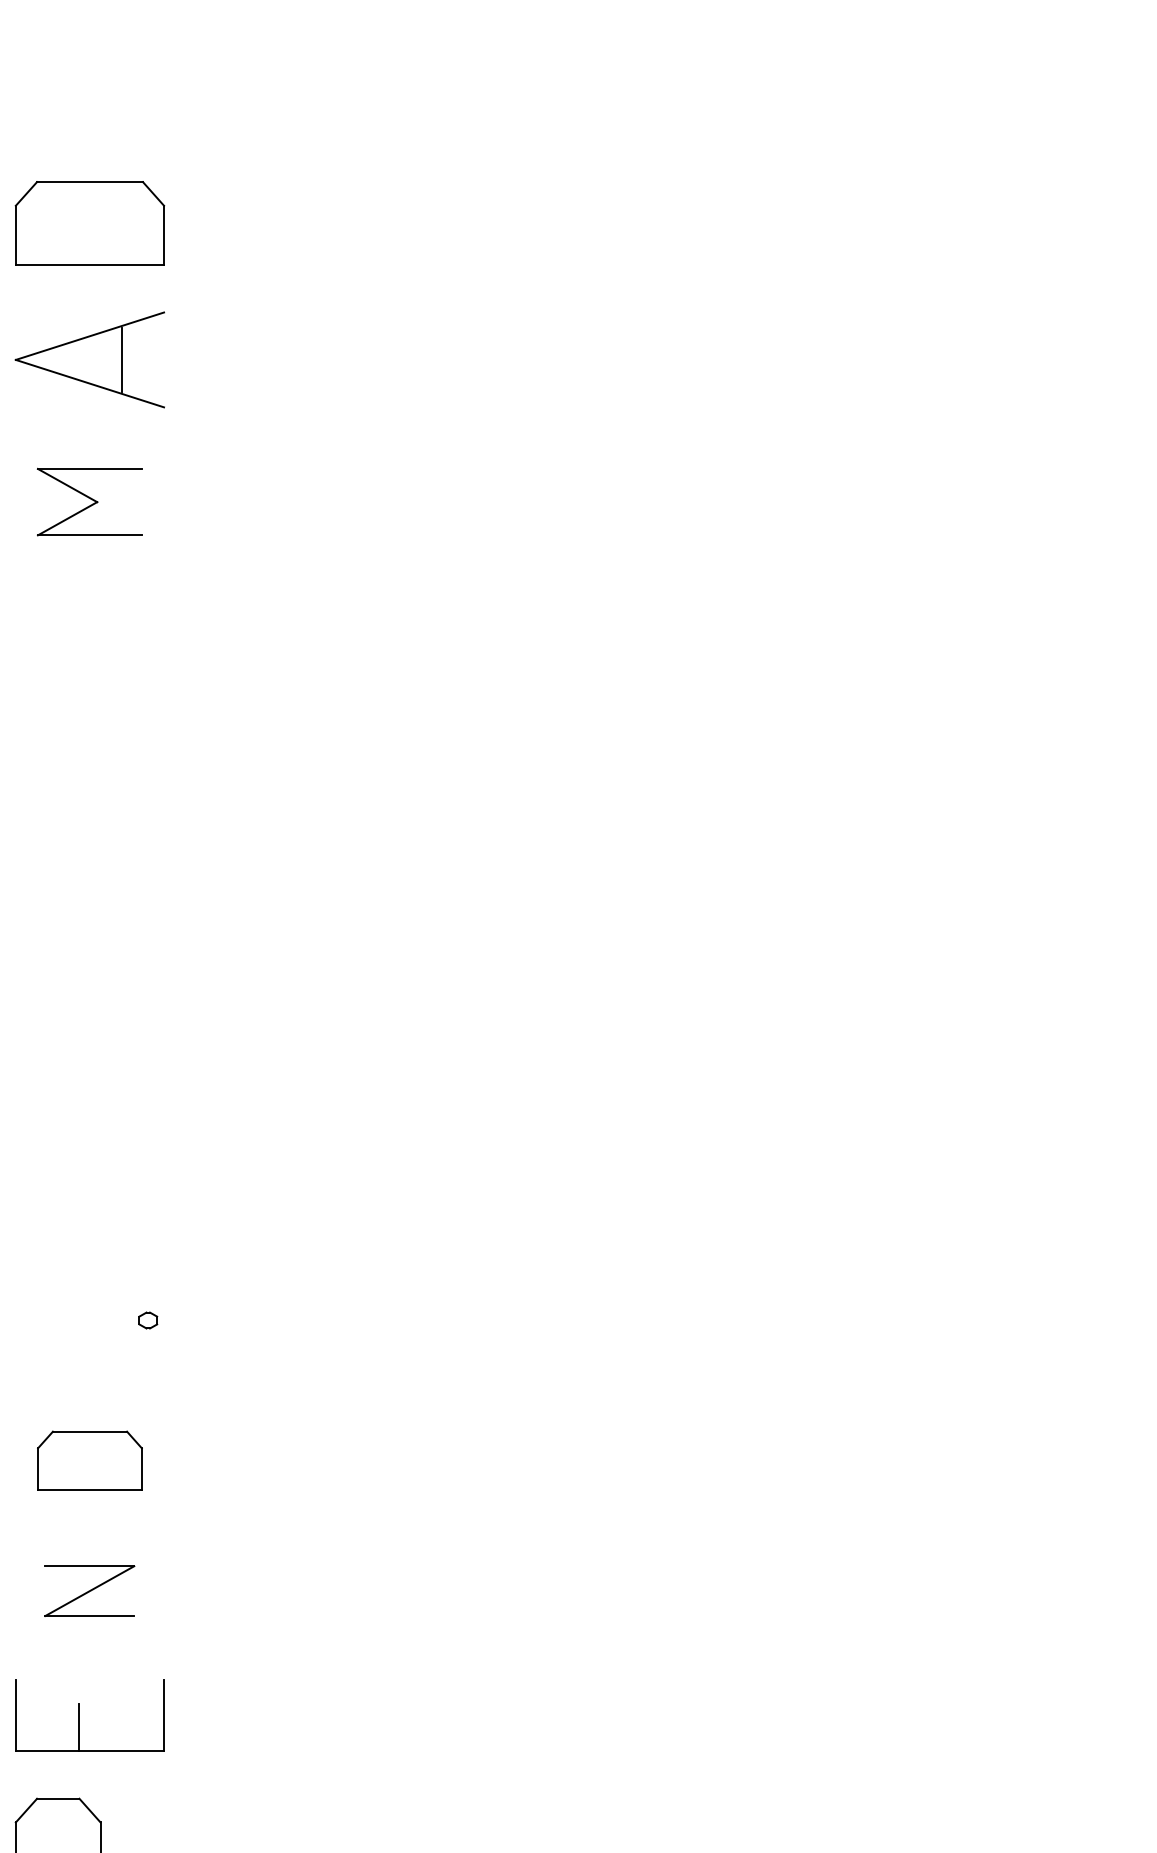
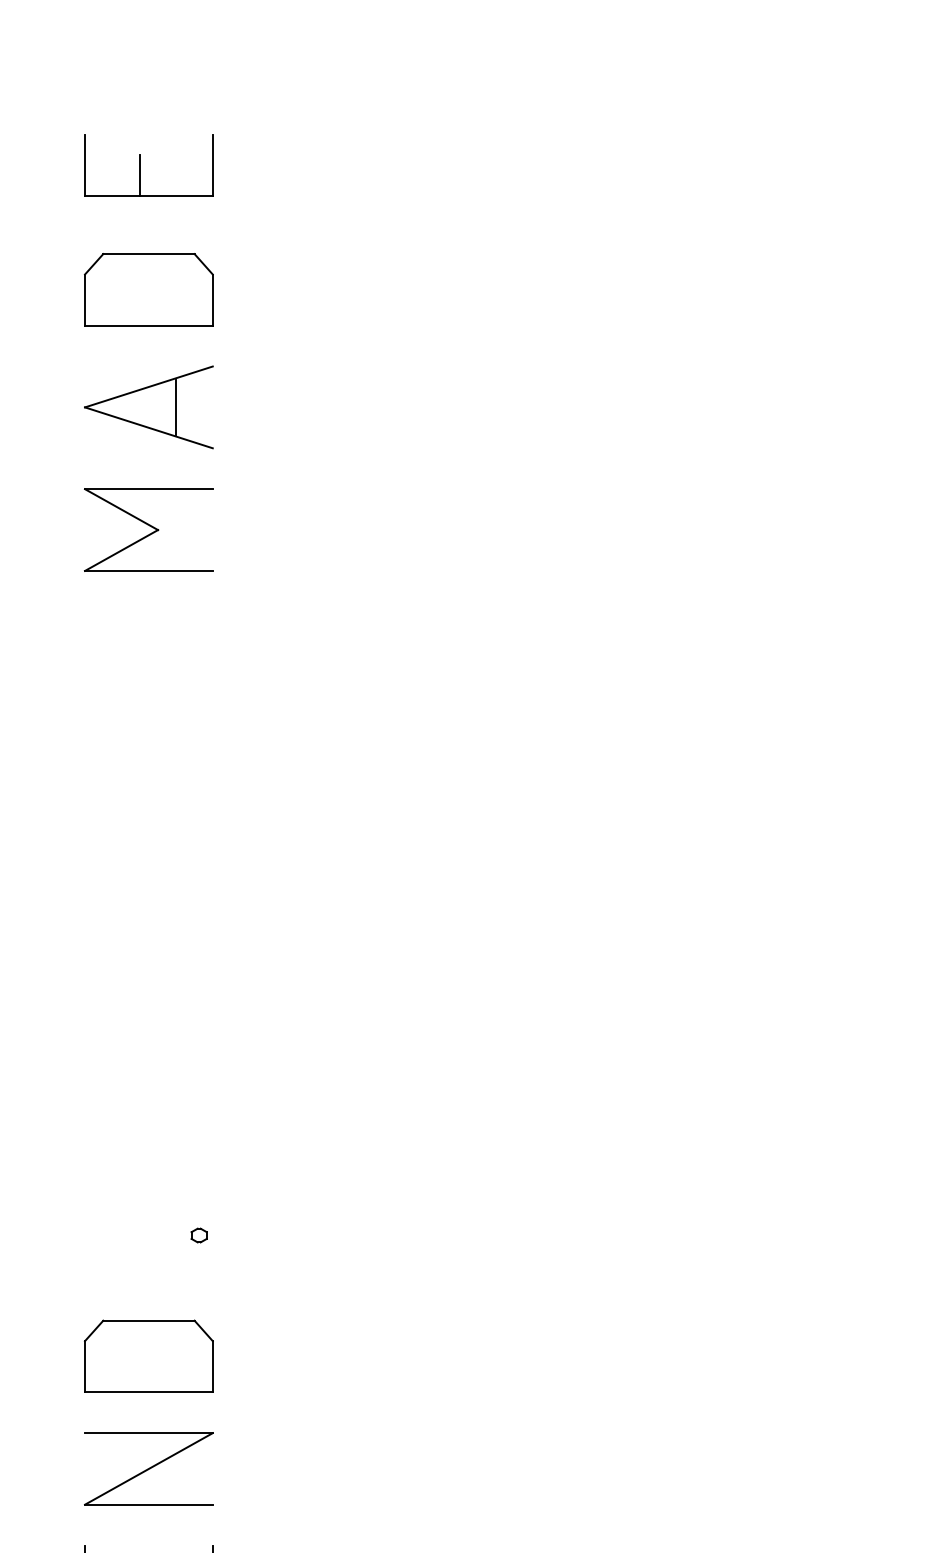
part: (79, 79) -> (139, 165), added
part: (89, 501) -> (148, 529), size x1.43
part: (89, 1460) -> (148, 1356), size x1.43
part: (89, 1590) -> (148, 1468), size x1.67

